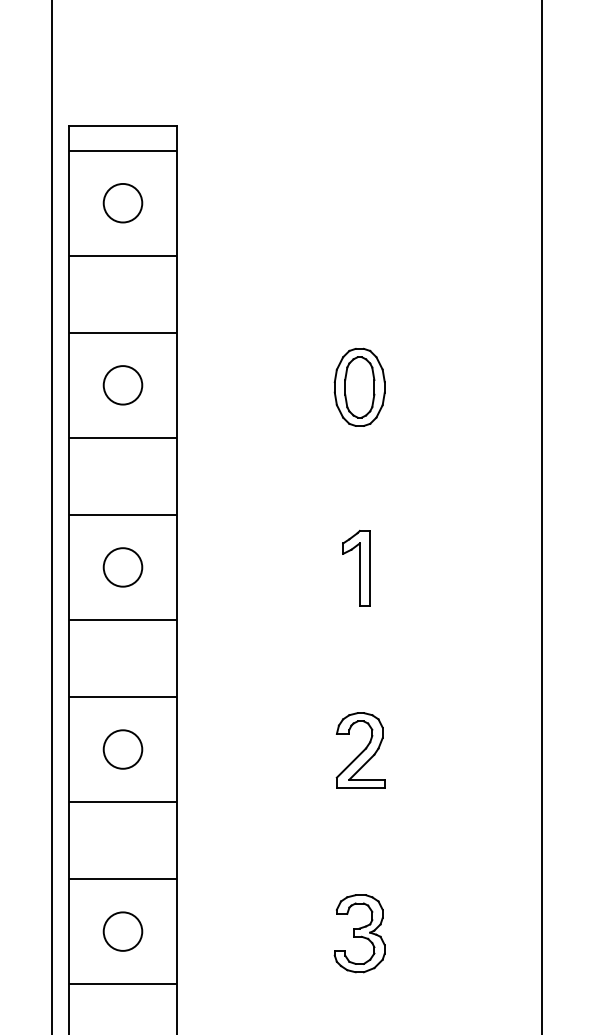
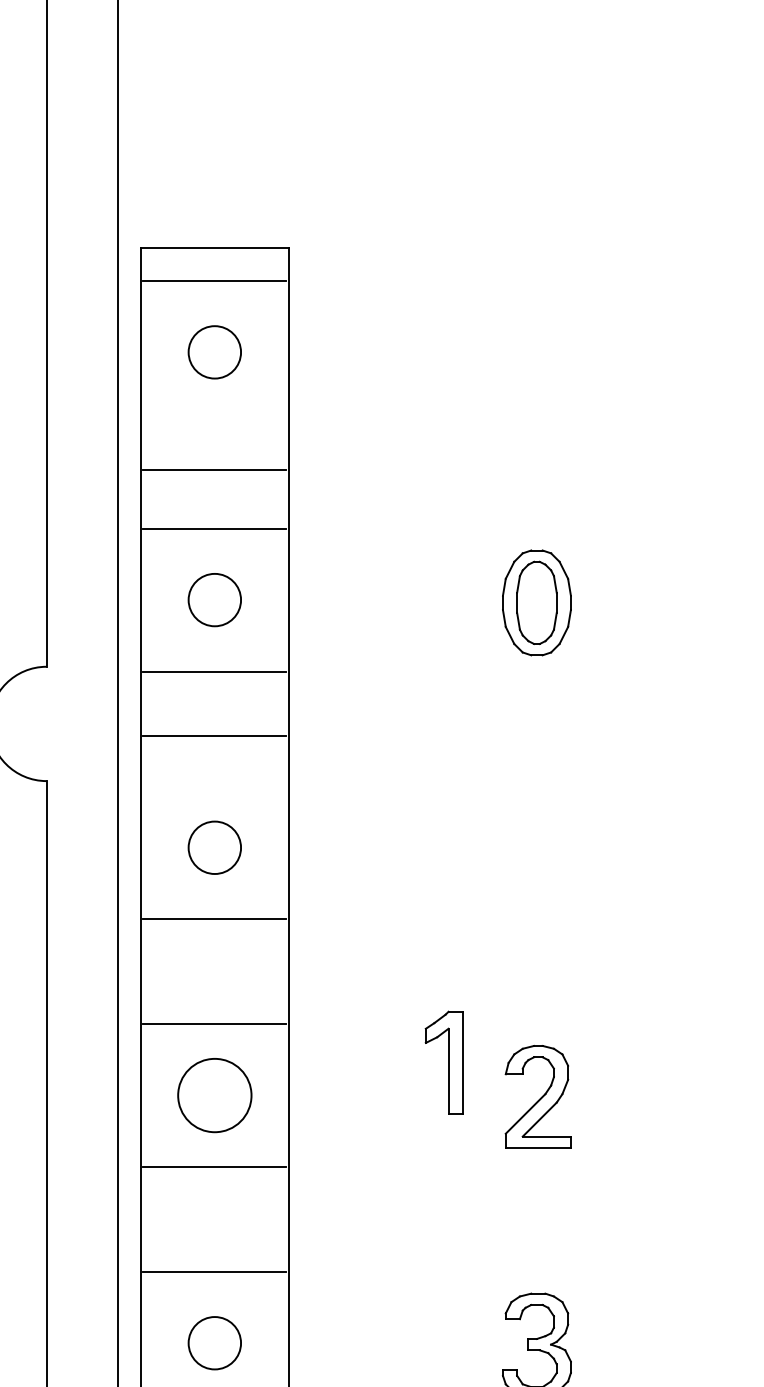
line: (122, 255) -> (214, 469), moved
line: (122, 514) -> (214, 734), moved
part: (356, 568) -> (444, 1062), moved
circle: (122, 749) -> (214, 1095), size x1.4

